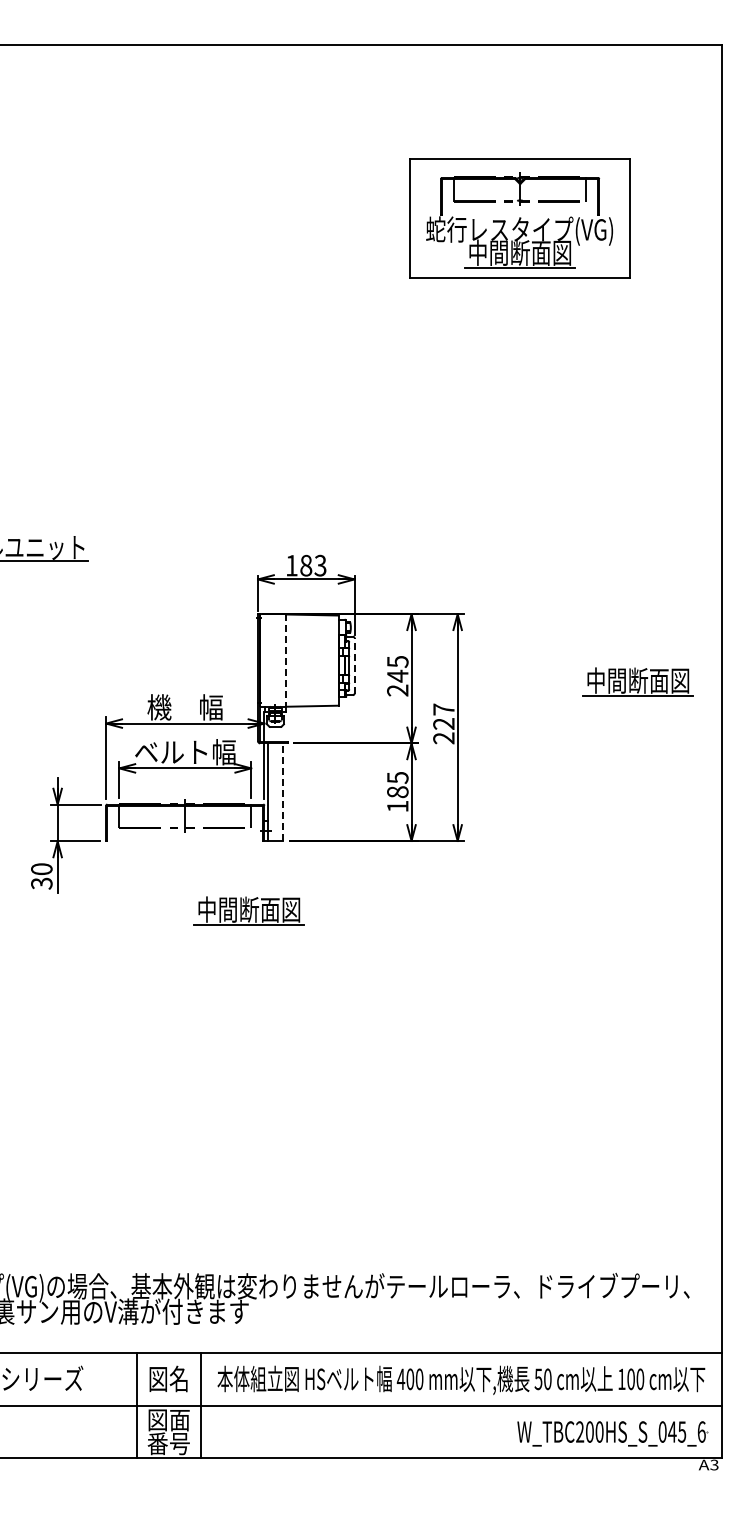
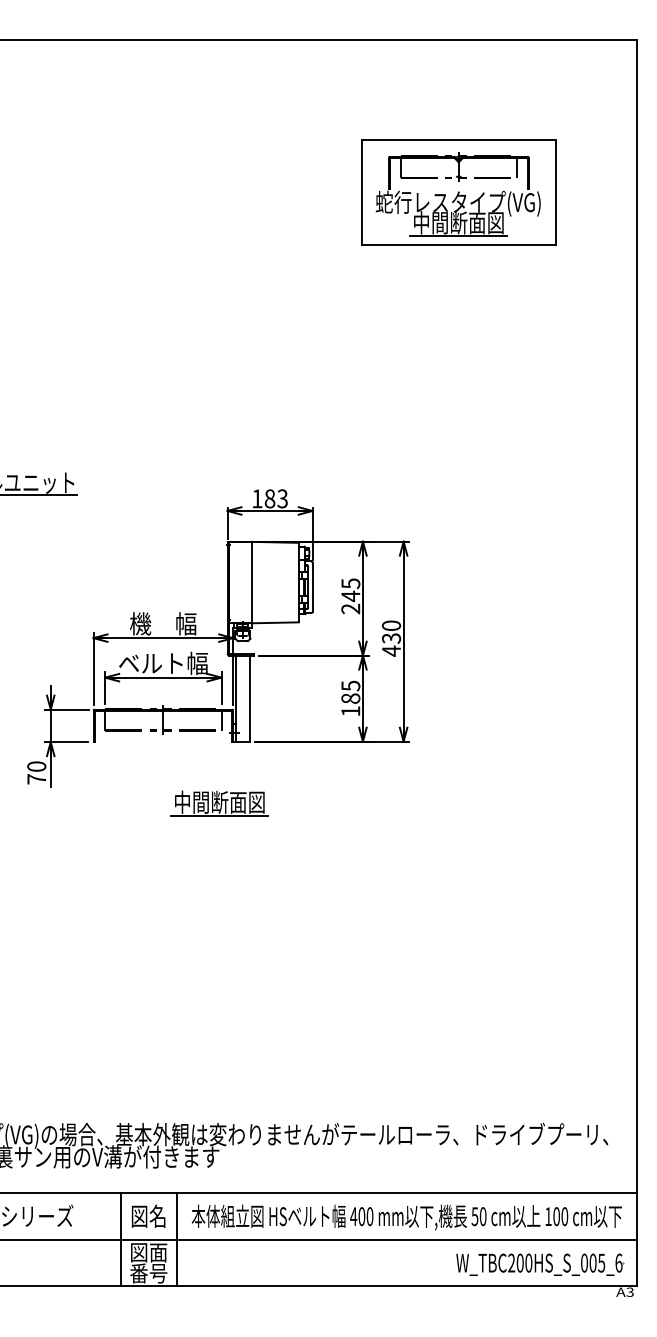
line: (286, 661) -> (252, 583), dashed -> solid
line: (354, 665) -> (312, 586), dashed -> solid
part: (637, 681) -> (562, 601), removed
text: (443, 723) -> (391, 638), 227 -> 430
line: (283, 792) -> (249, 698), dashed -> solid
text: (41, 883) -> (36, 779), 30 -> 70
text: (672, 1431) -> (593, 1262), W_TBC200HS_S_045_6 -> W_TBC200HS_S_005_6

